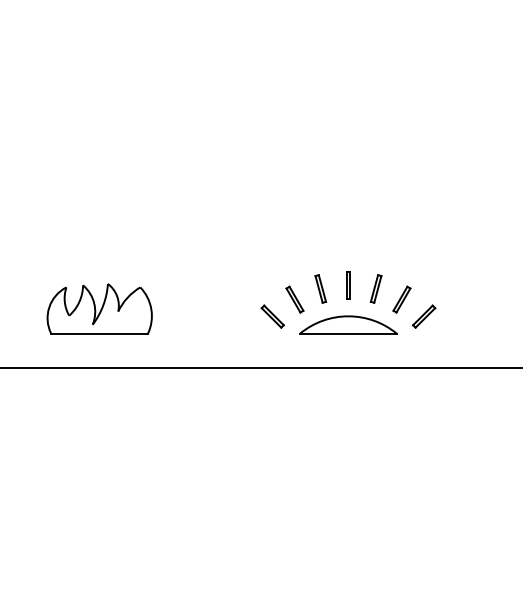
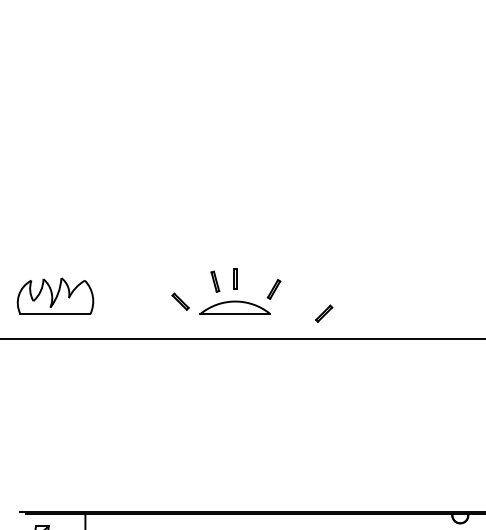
part: (376, 288) -> (255, 281), removed
part: (294, 299) -> (196, 289), removed
line: (424, 316) -> (324, 313), moved

